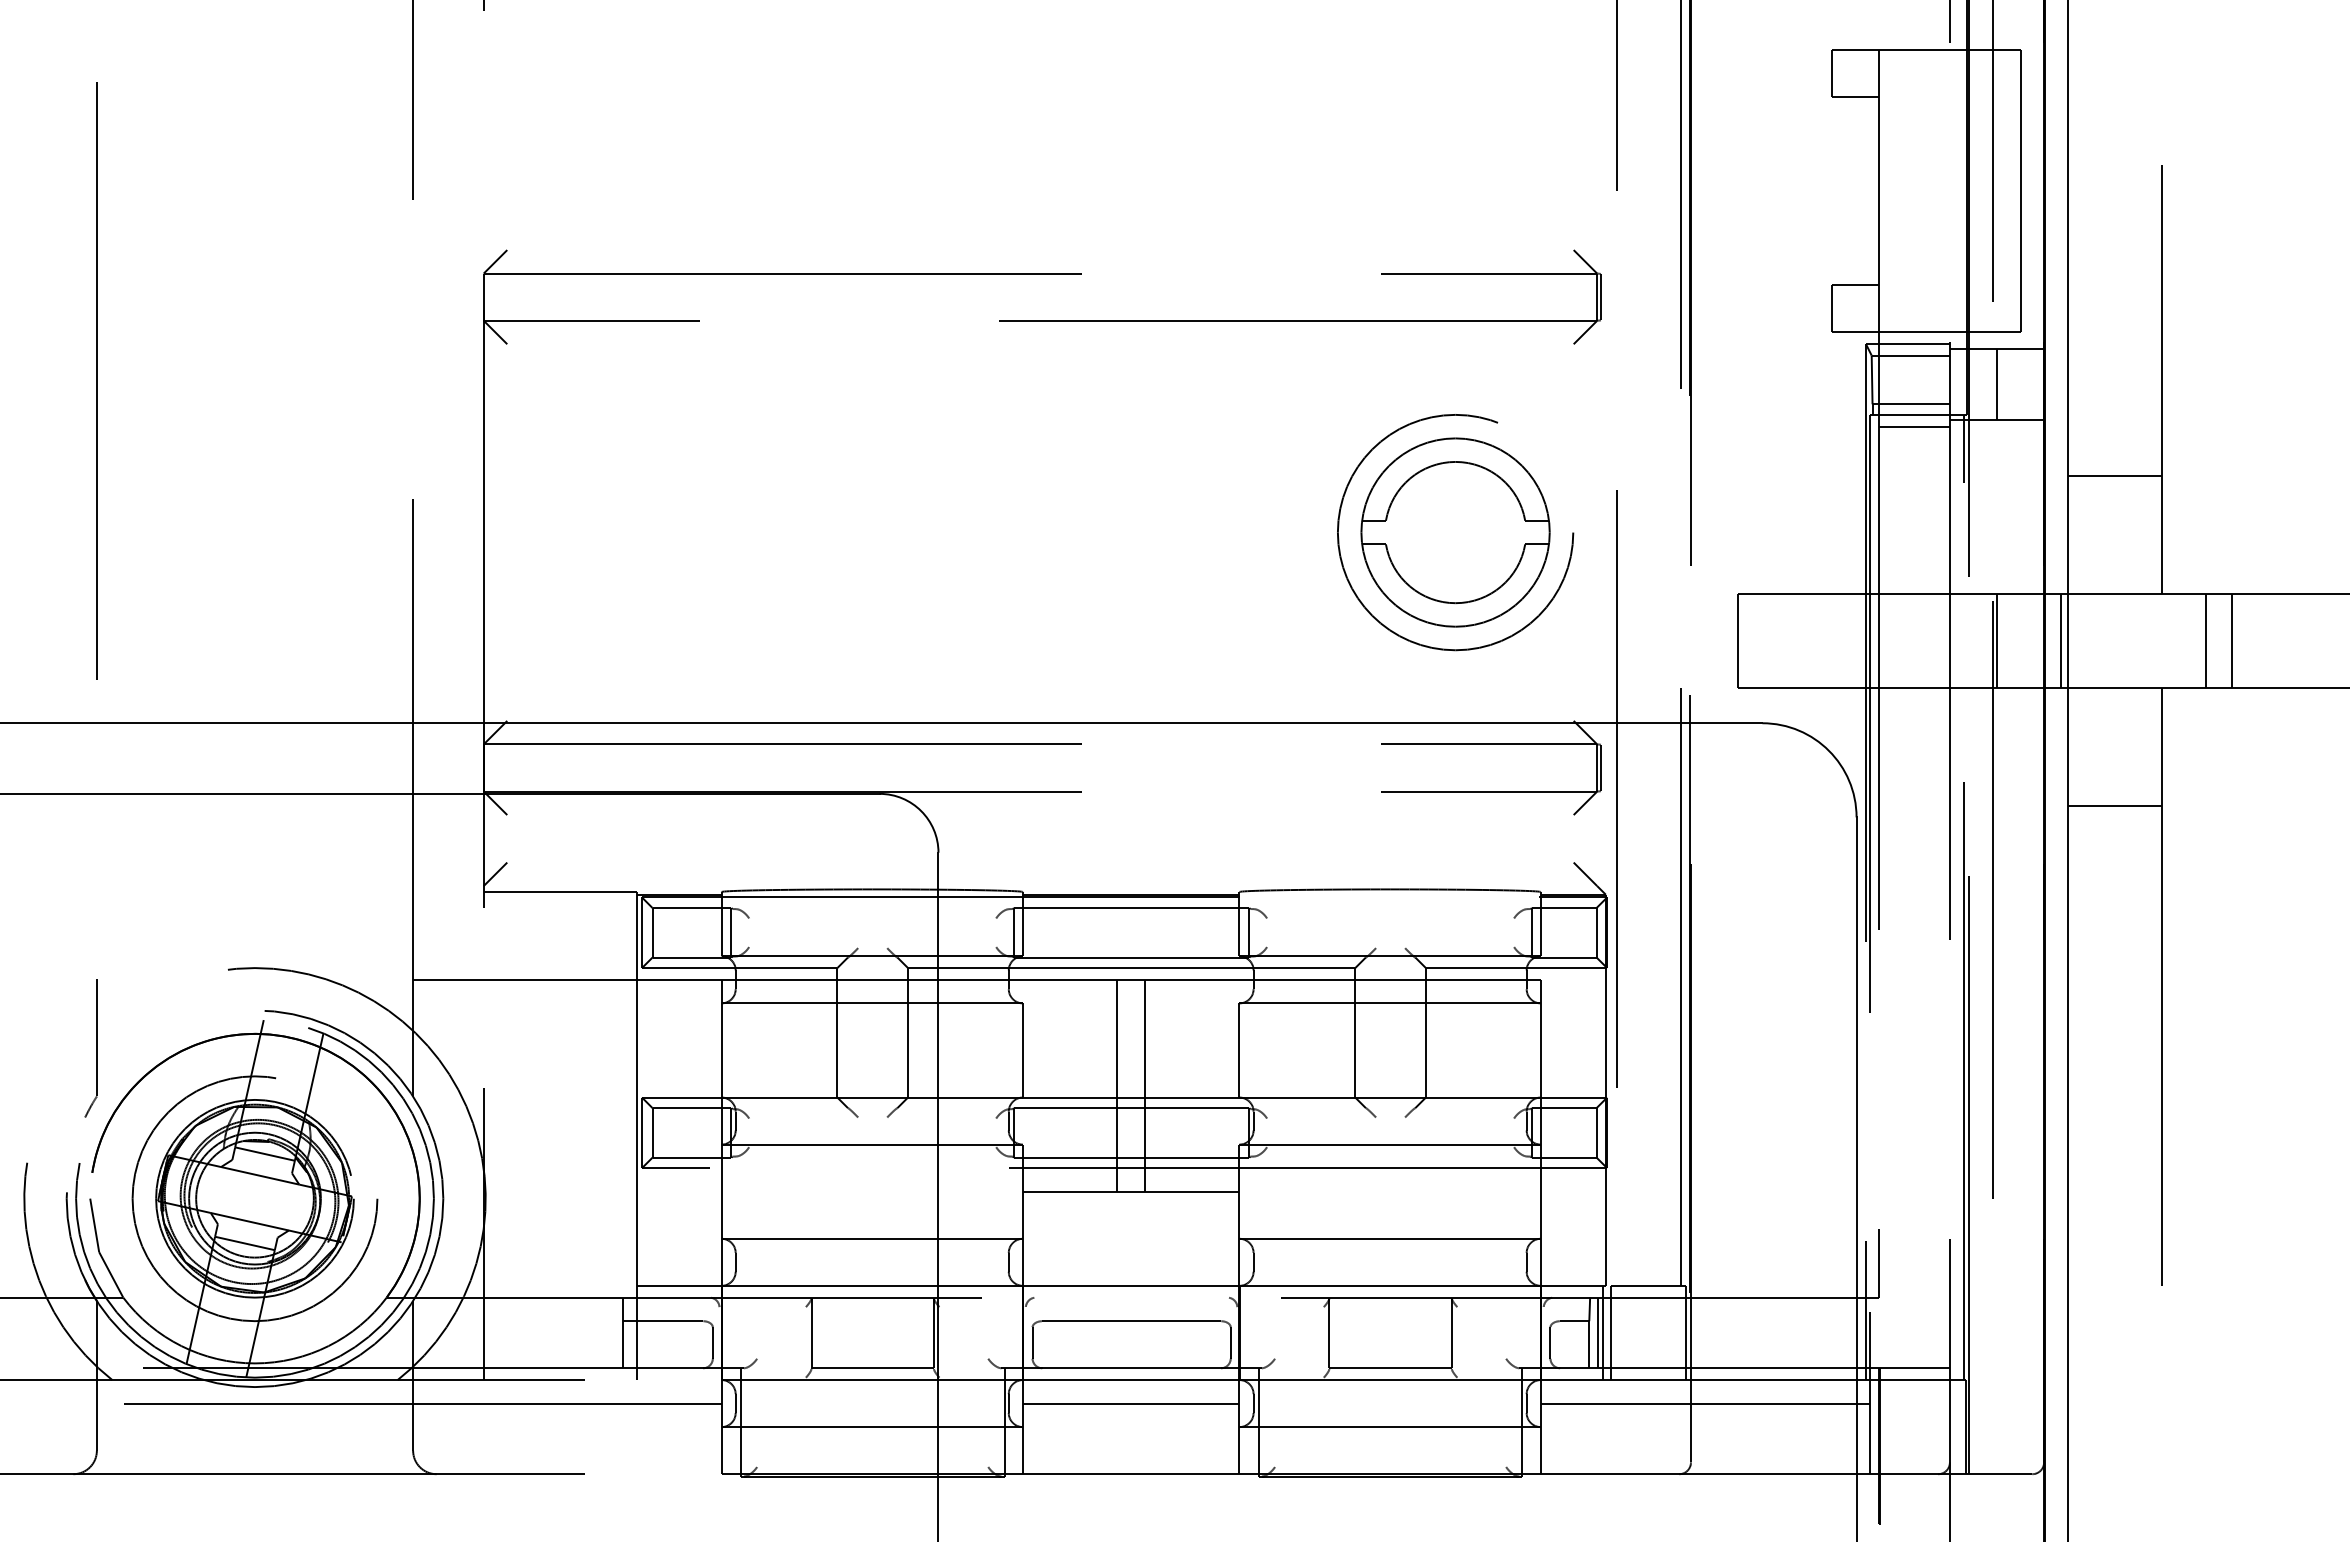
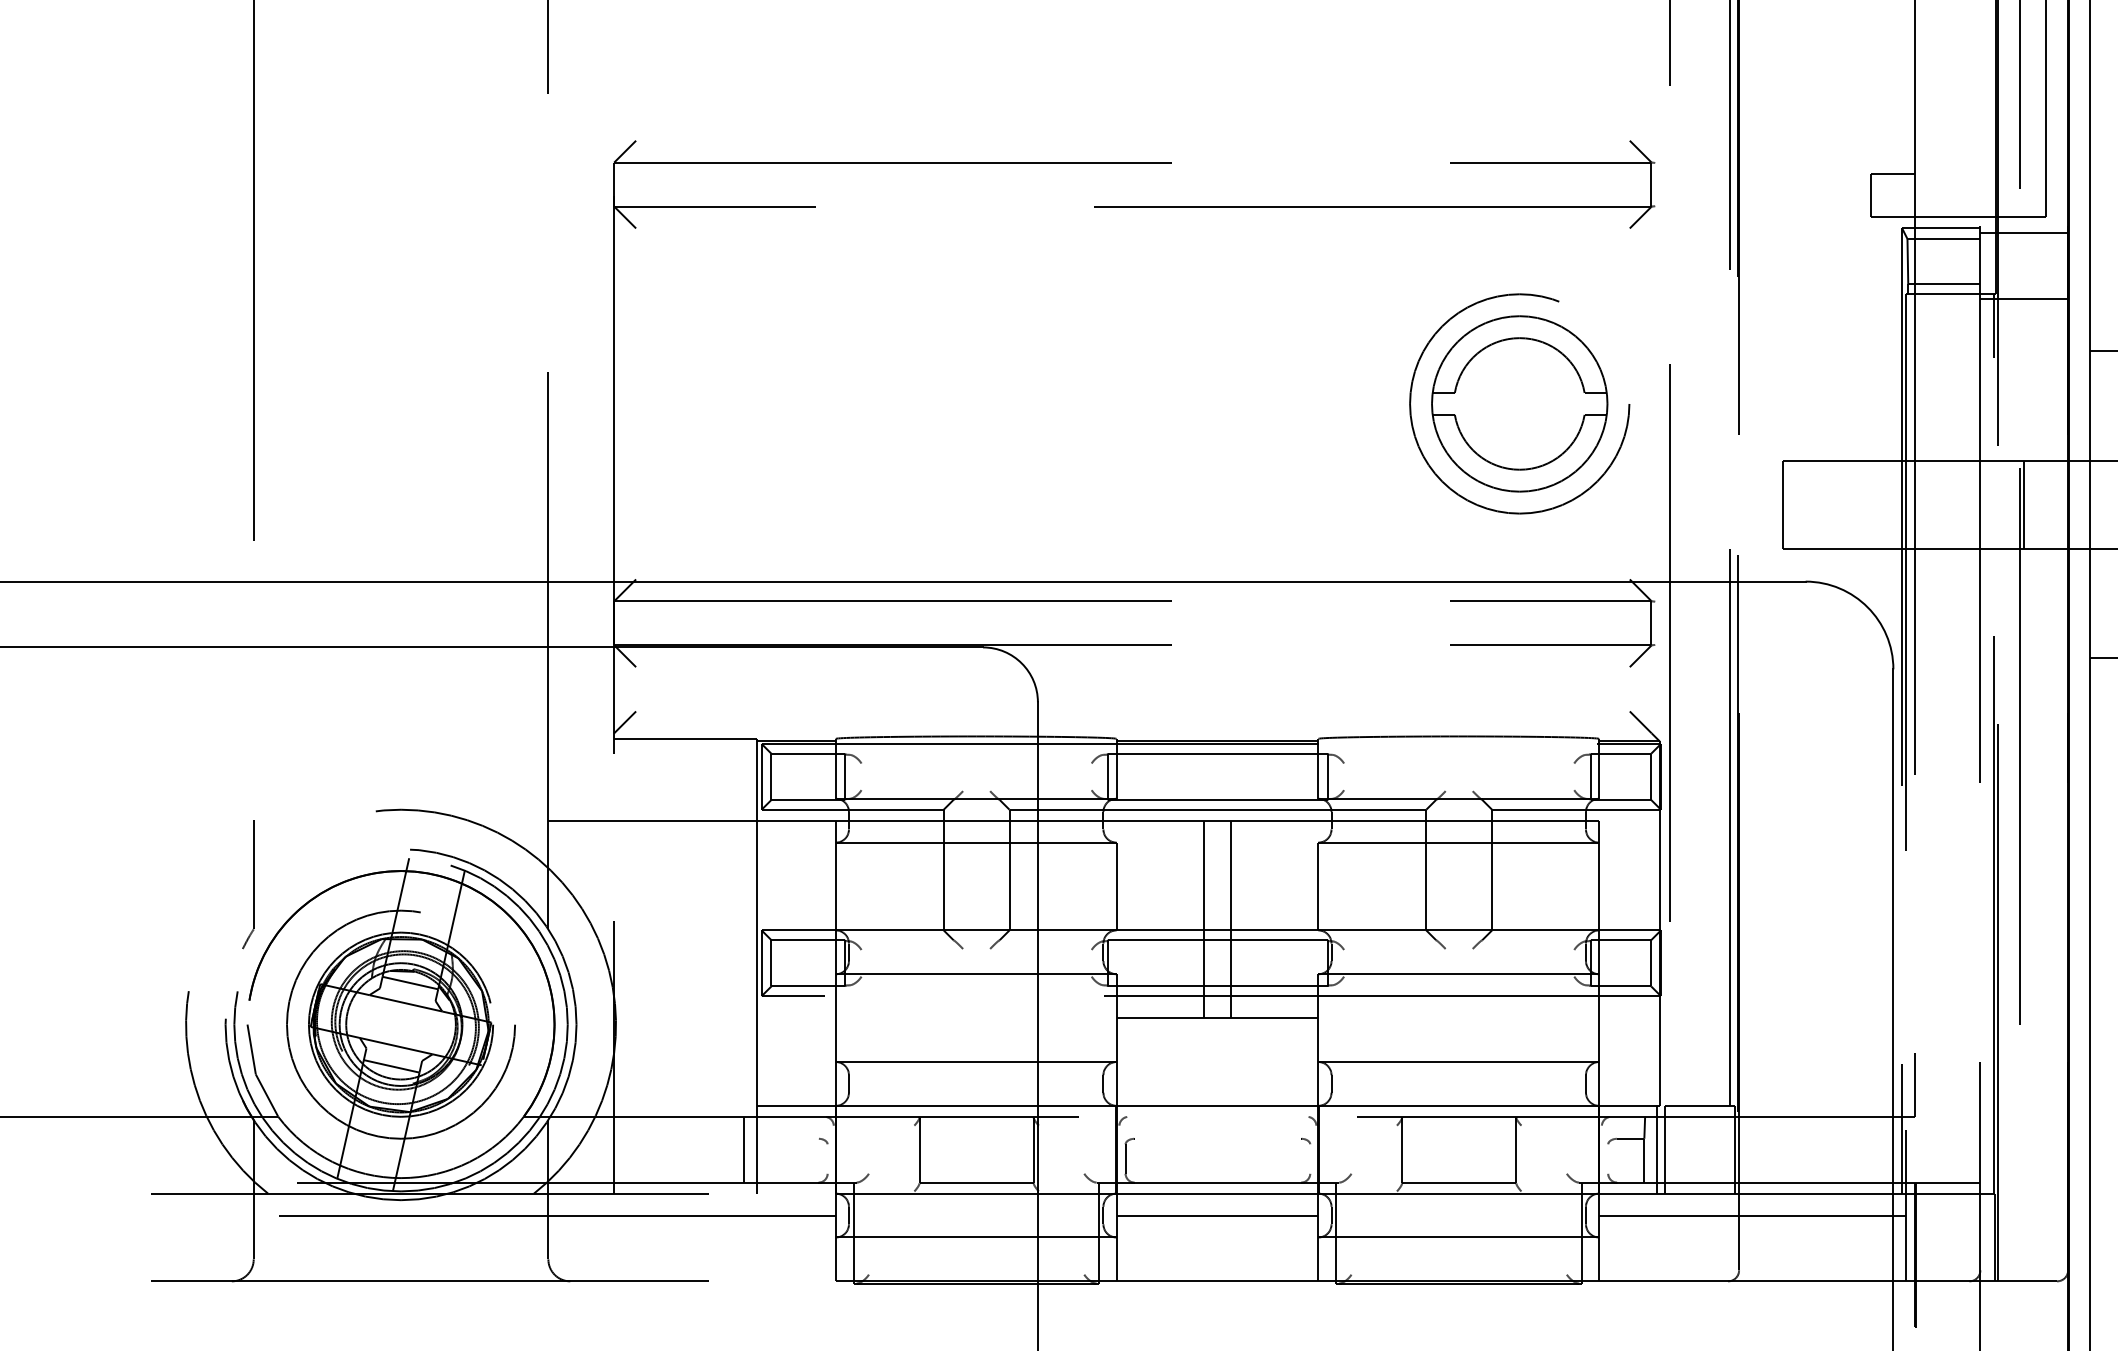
line: (1600, 297) -> (1654, 184), removed
line: (1997, 384) -> (2024, 265), removed
line: (1914, 426) -> (1947, 305), removed
line: (2061, 640) -> (2084, 504), removed
line: (1600, 767) -> (1654, 622), removed
line: (663, 1321) -> (781, 1139), removed
line: (1131, 1321) -> (1217, 1139), removed
line: (1597, 1332) -> (1651, 1149), removed
line: (712, 1342) -> (827, 1158), removed
line: (1230, 1342) -> (1310, 1158), removed
line: (1550, 1342) -> (1608, 1158), removed

